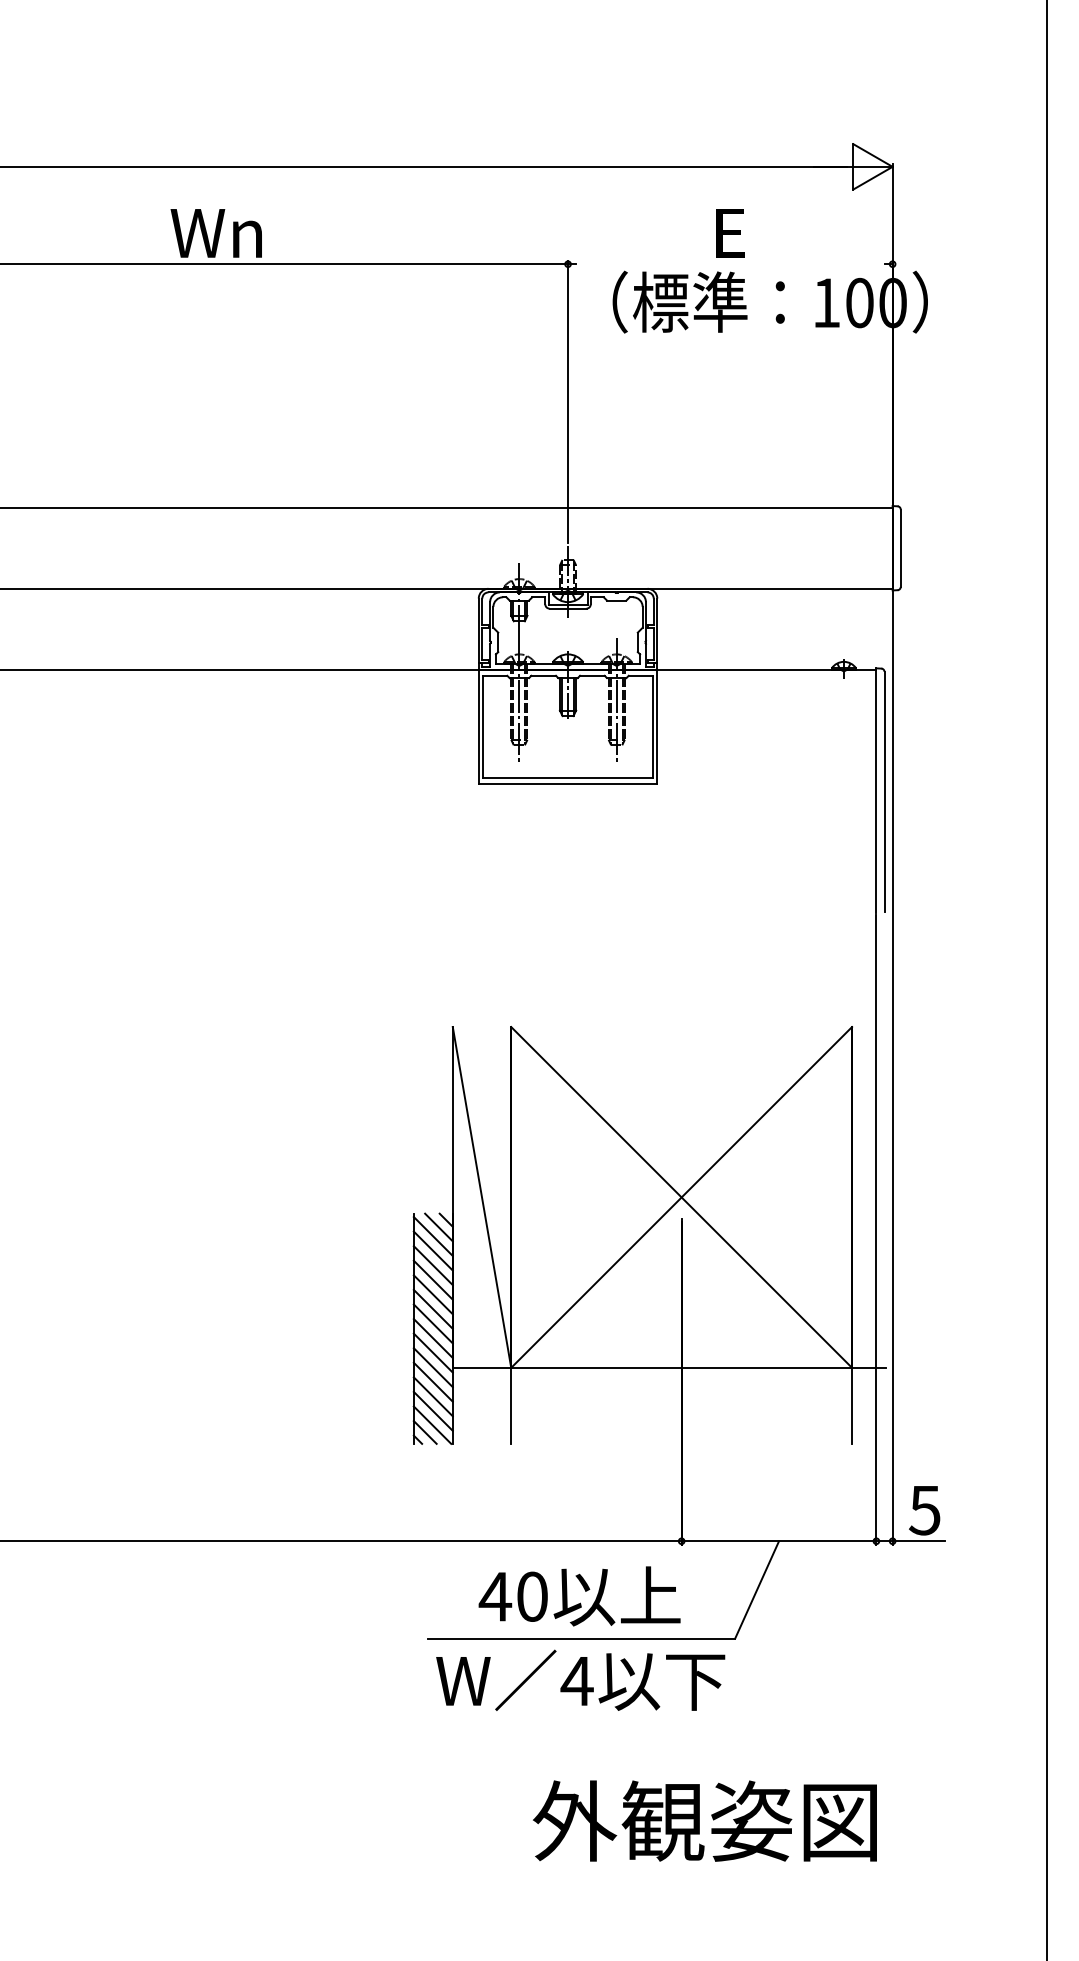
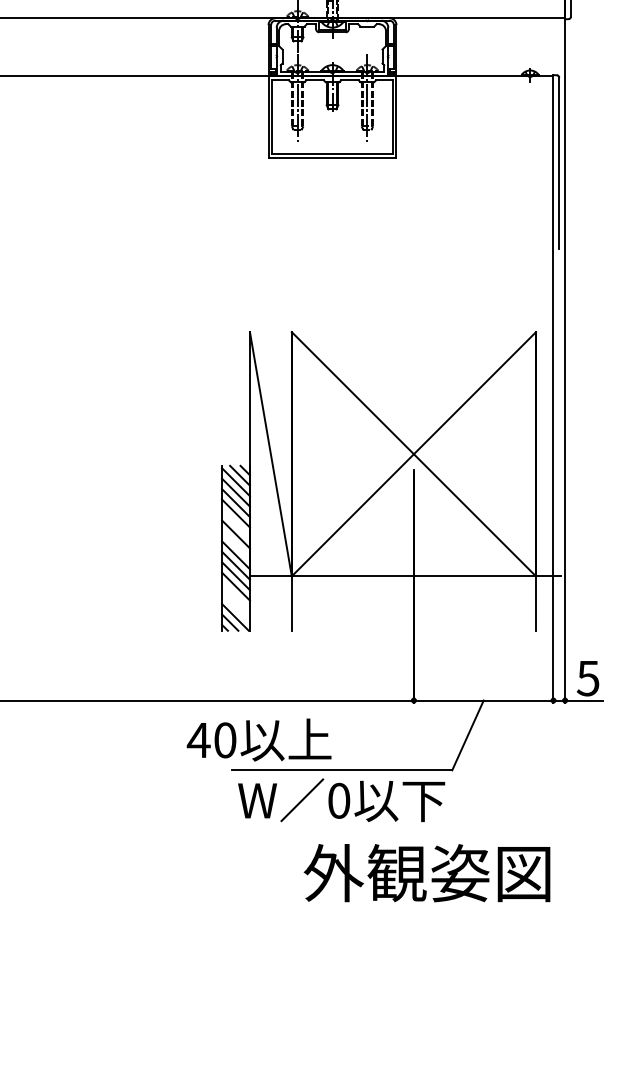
line: (432, 1294) -> (235, 523), removed
line: (432, 1323) -> (235, 544), removed
line: (432, 1396) -> (235, 596), removed
line: (432, 1410) -> (235, 606), removed
text: (579, 1596) -> (259, 740), moved
text: (576, 1681) -> (338, 801), 4 -> 0
text: (704, 1820) -> (426, 872), moved

